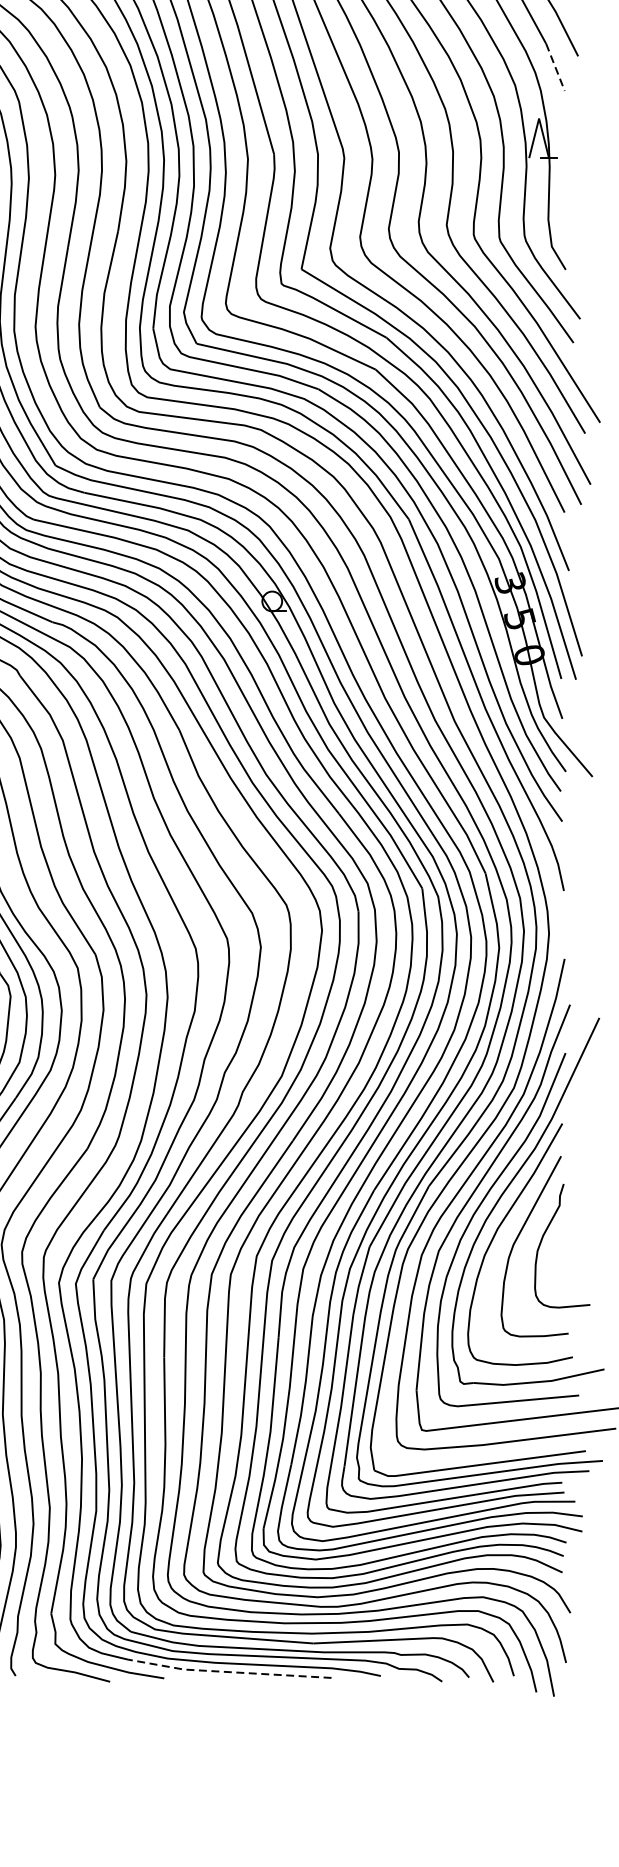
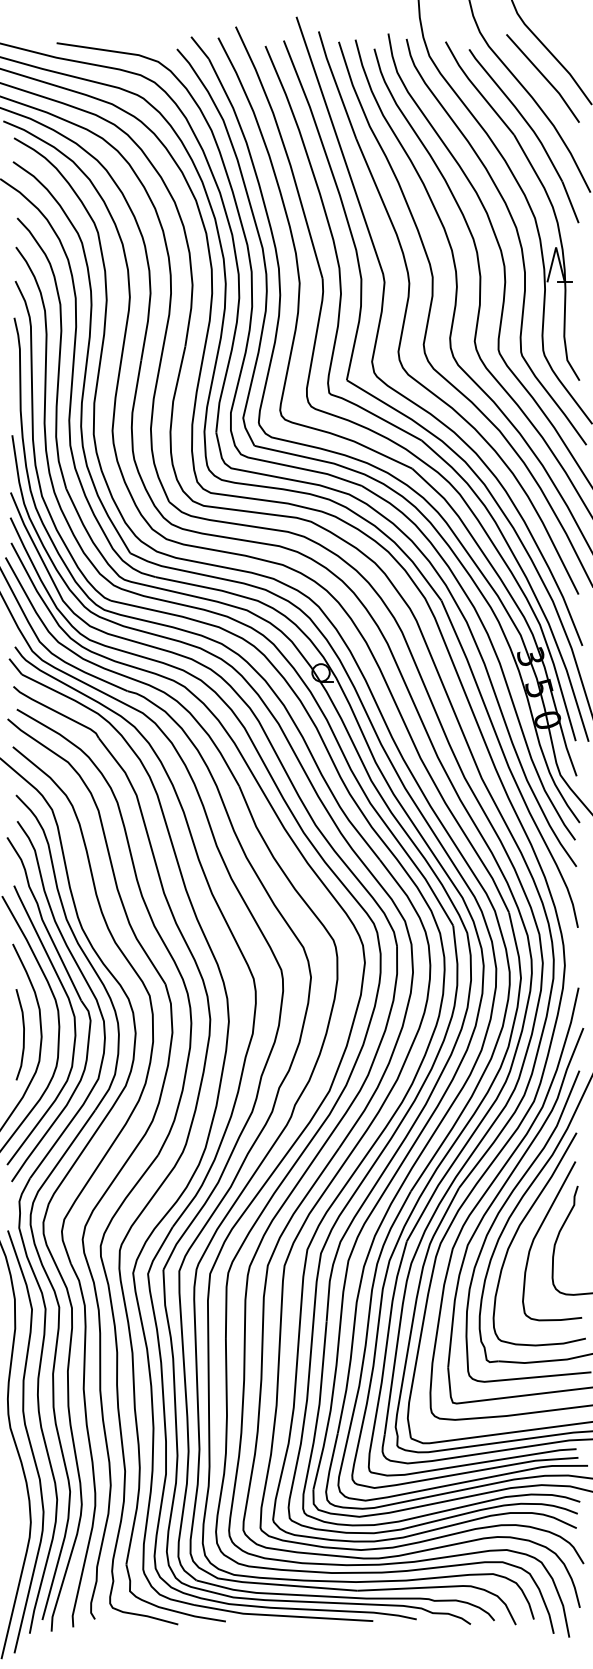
line: (555, 67) -> (570, 202), dashed -> solid
line: (228, 1671) -> (282, 1615), dashed -> solid

